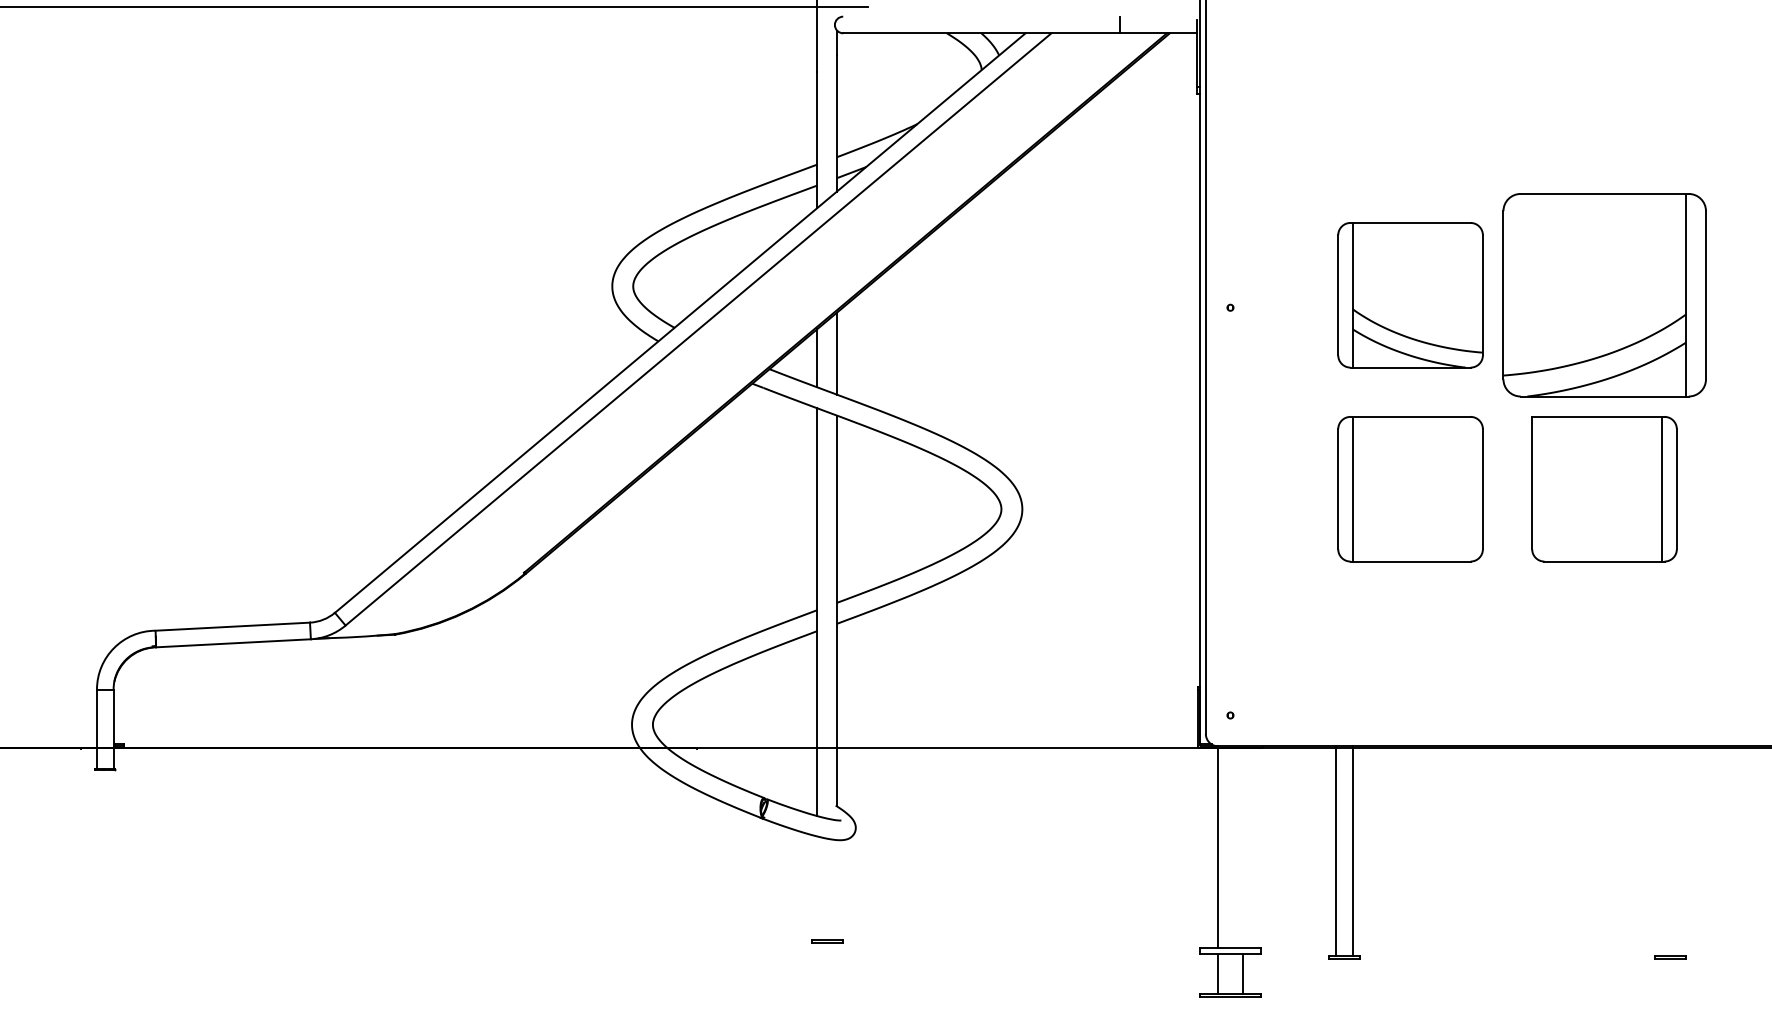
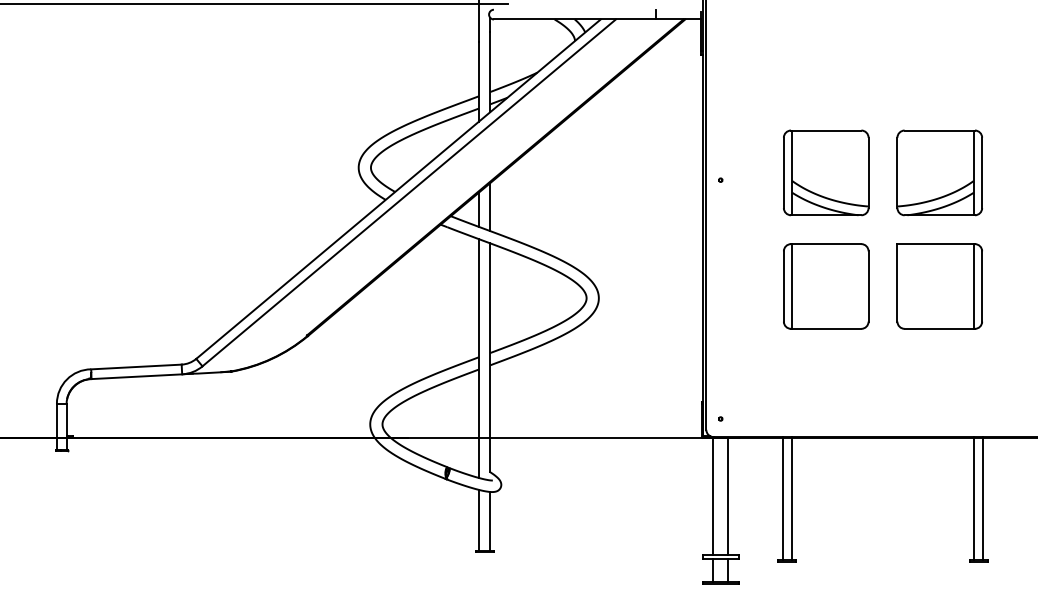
part: (1604, 294) -> (939, 172), size x0.71
line: (1243, 847) -> (728, 496), added
line: (1662, 851) -> (973, 498), added
line: (1679, 851) -> (983, 498), added
line: (816, 887) -> (478, 519), added
line: (837, 888) -> (490, 520), added

